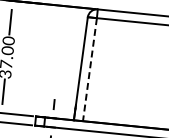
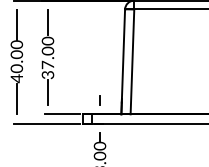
line: (89, 70) -> (132, 62), dashed -> solid

